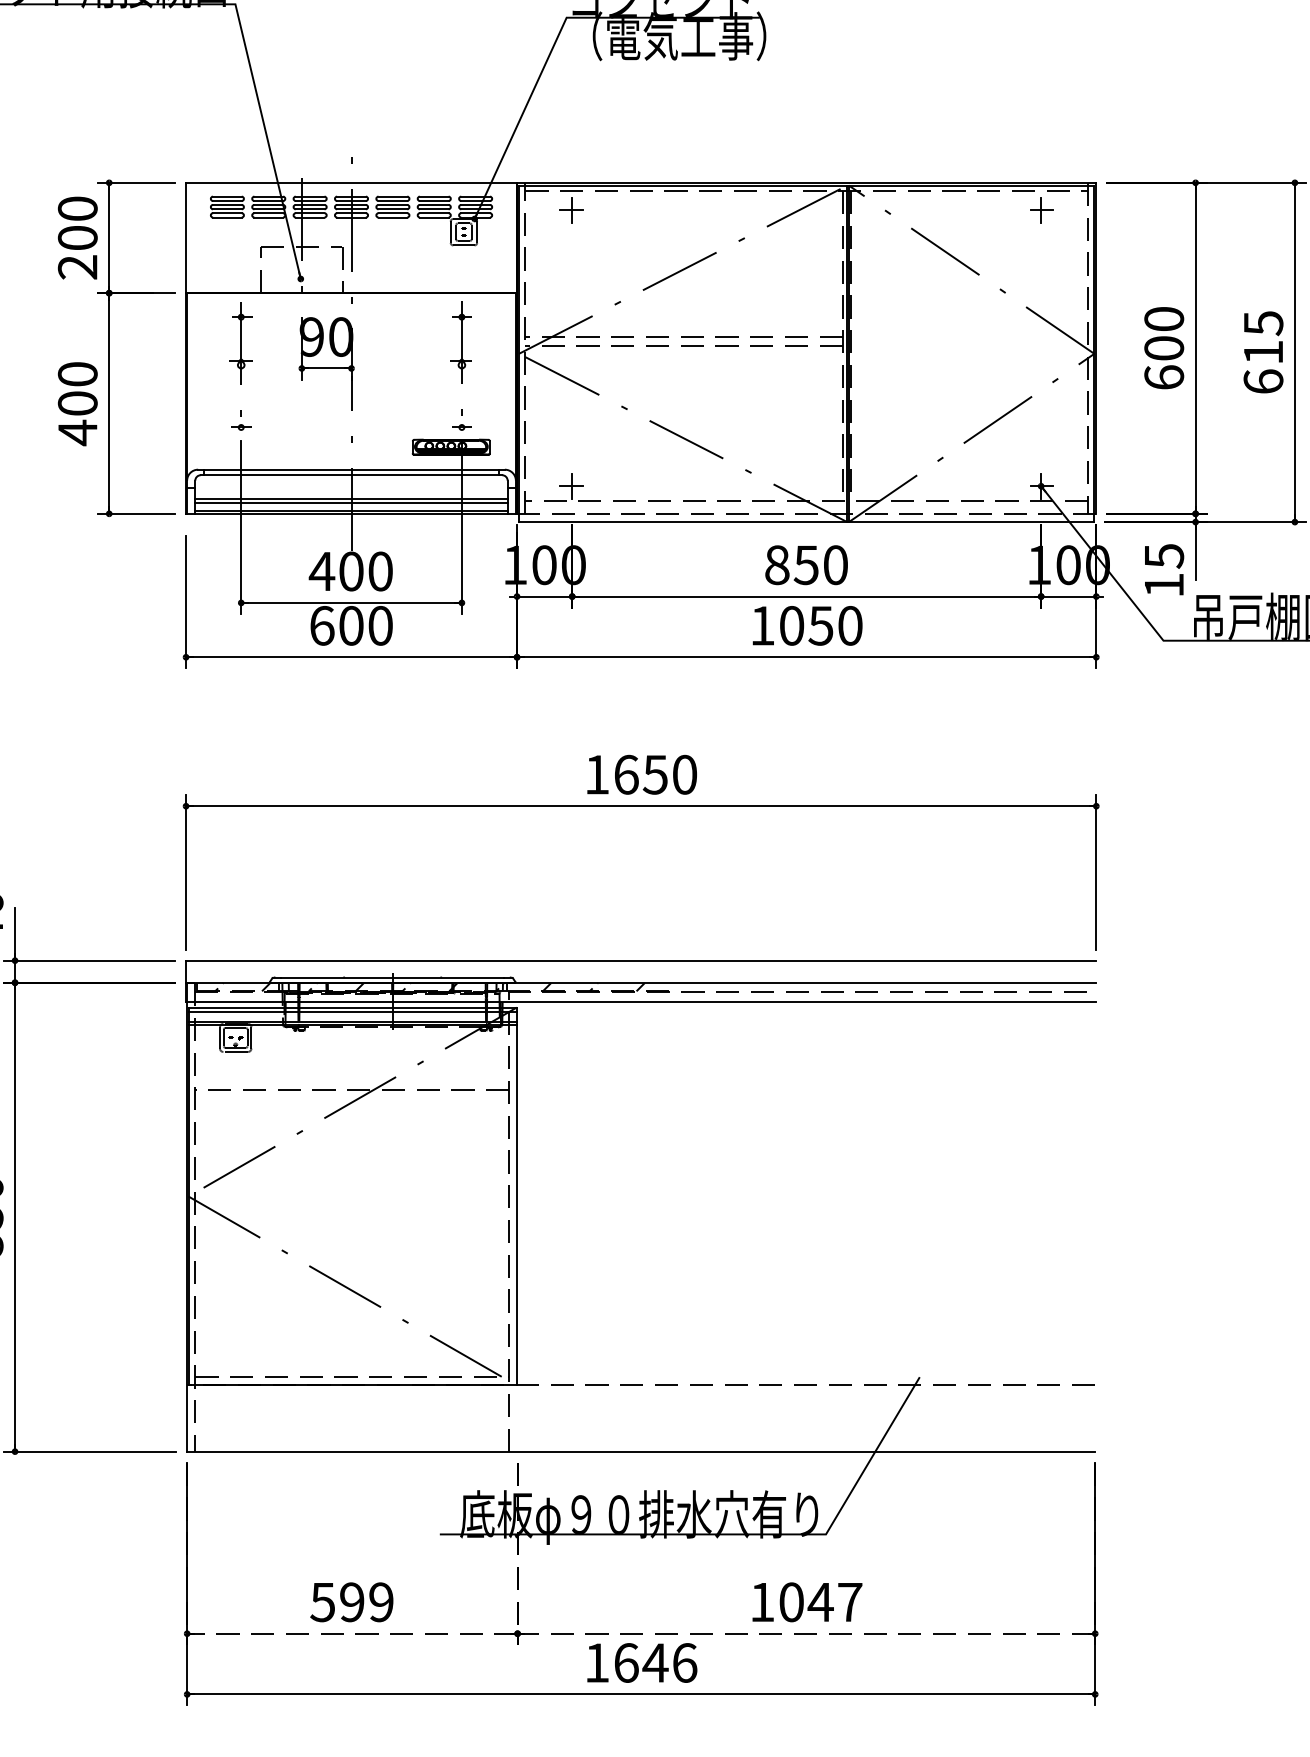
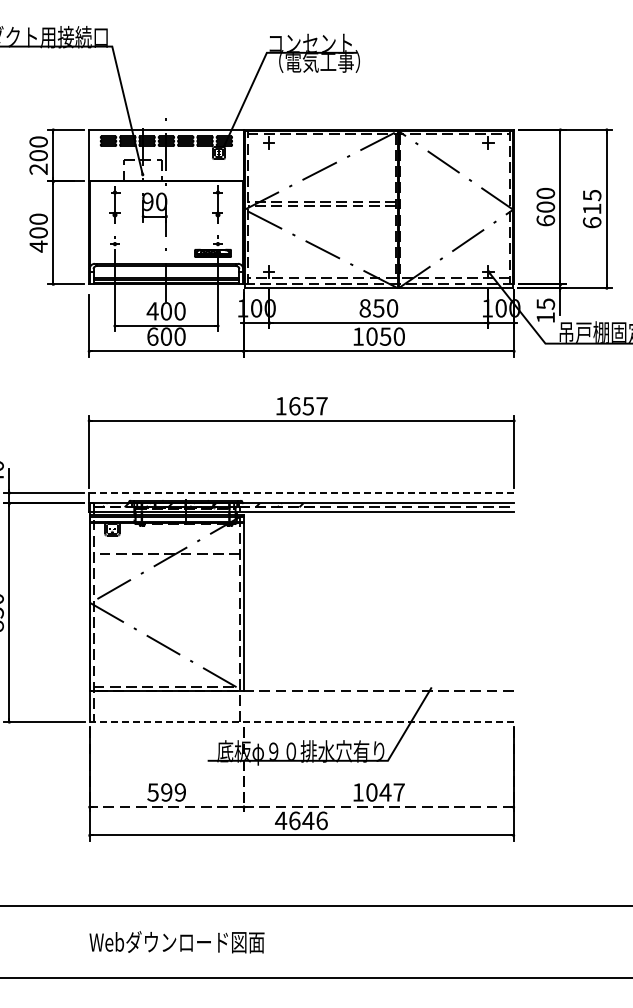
text: (683, 775) -> (321, 406), 1650 -> 1657
line: (640, 959) -> (301, 492), solid -> dashed
line: (640, 1452) -> (301, 722), solid -> dashed
text: (595, 1662) -> (280, 820), 1646 -> 4646

